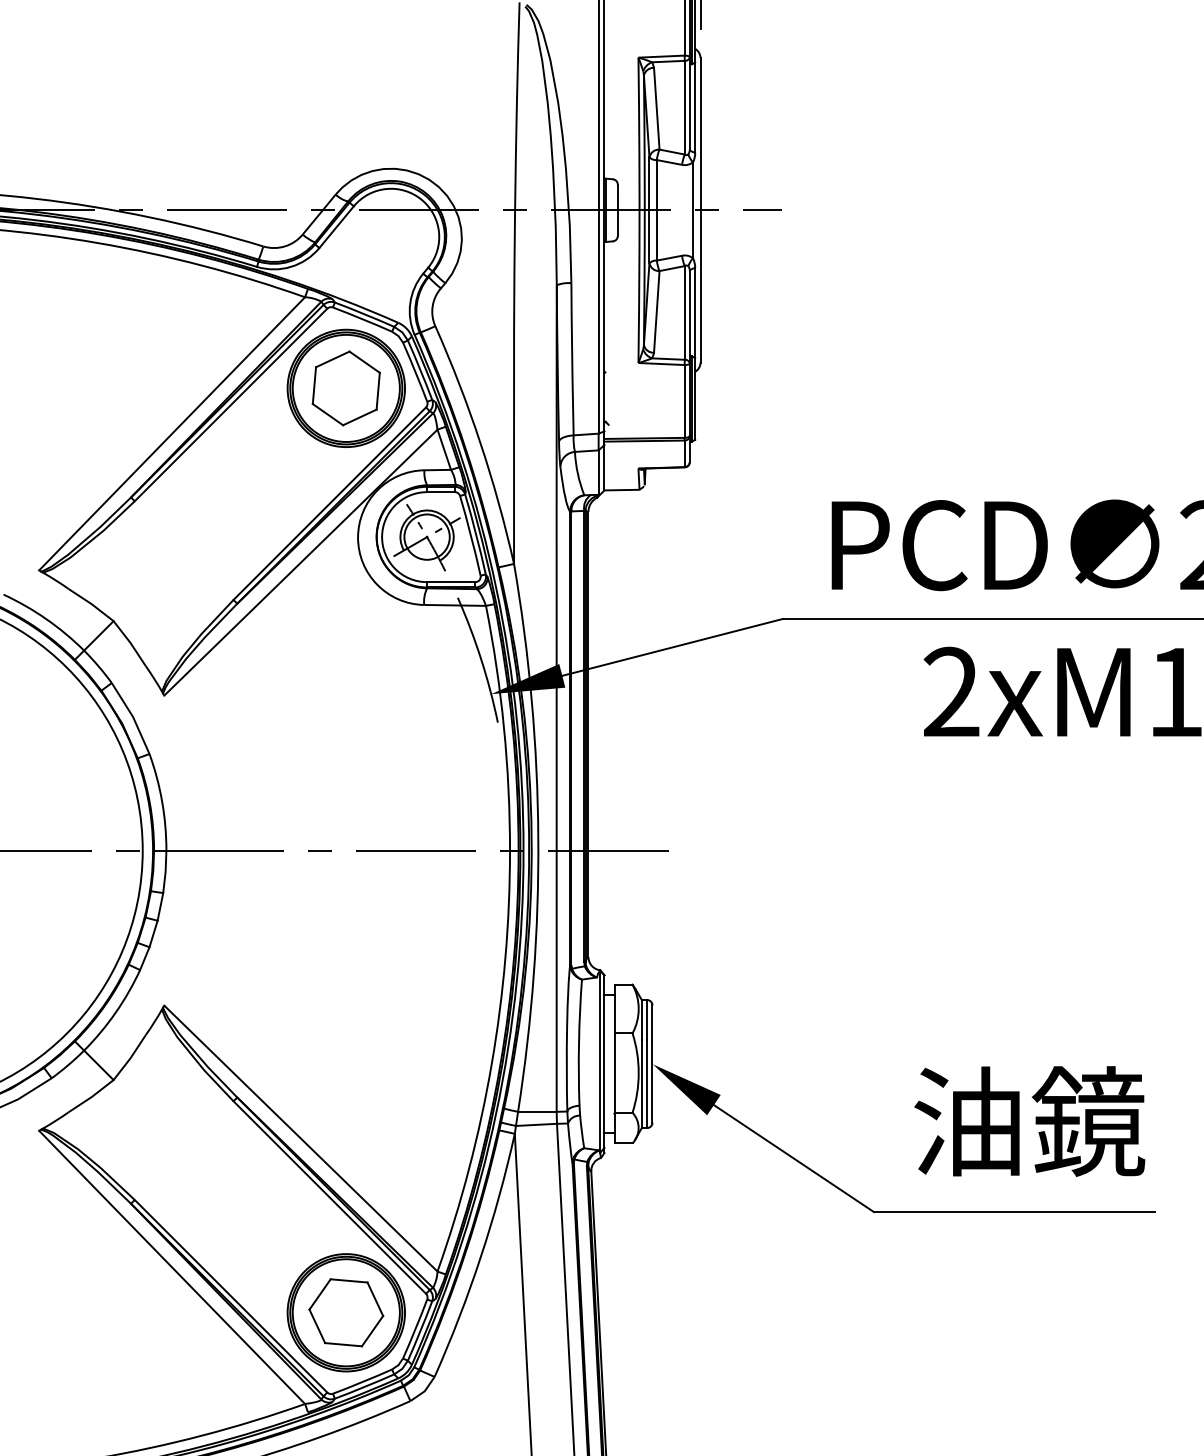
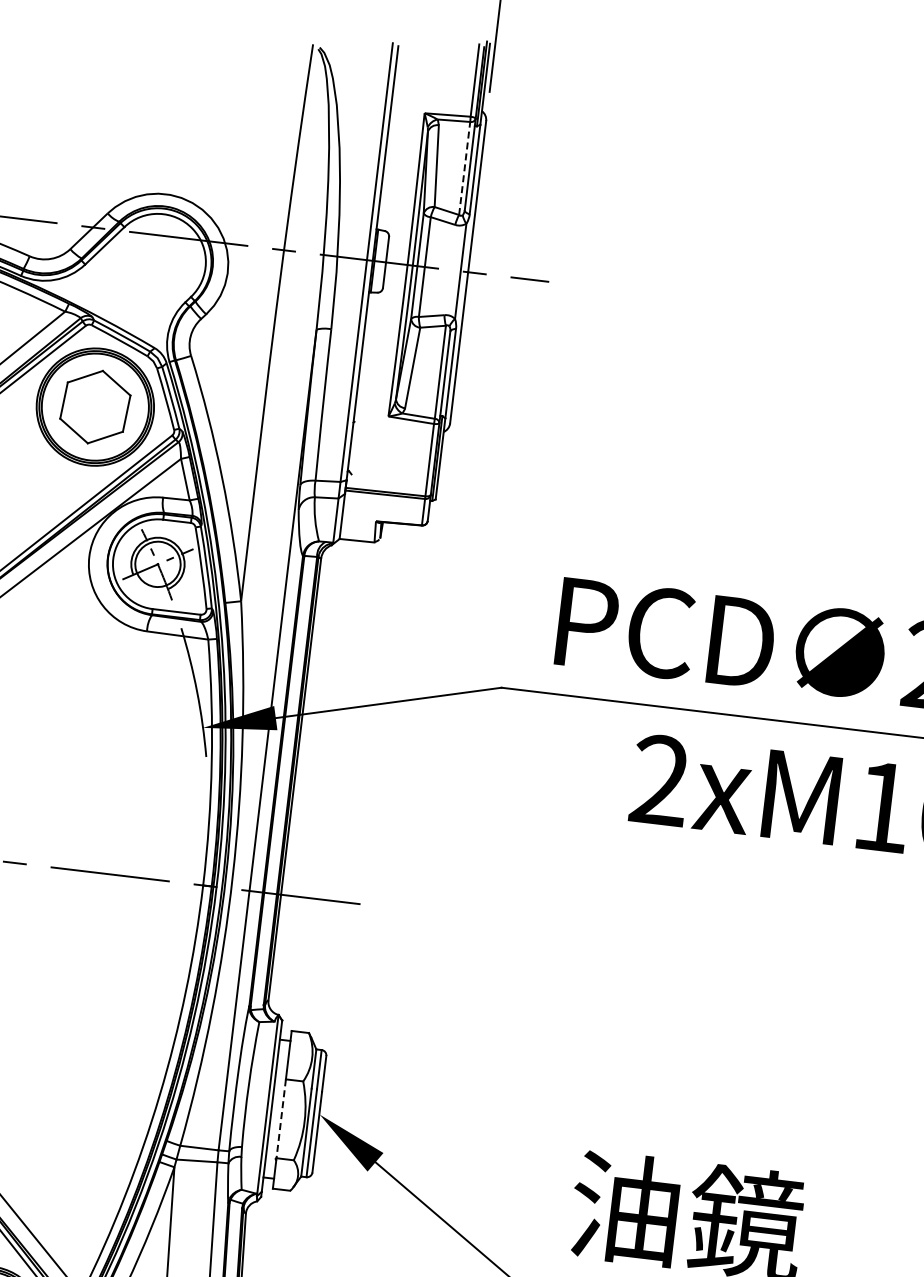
line: (684, 107) -> (464, 168), solid -> dashed
line: (615, 1073) -> (281, 1119), solid -> dashed

